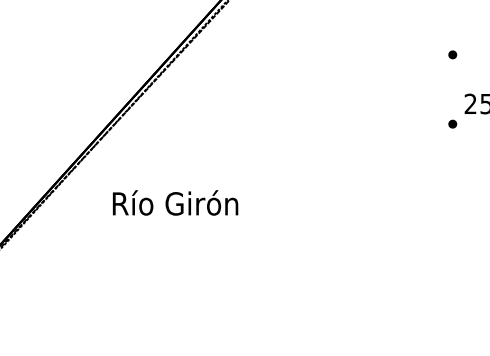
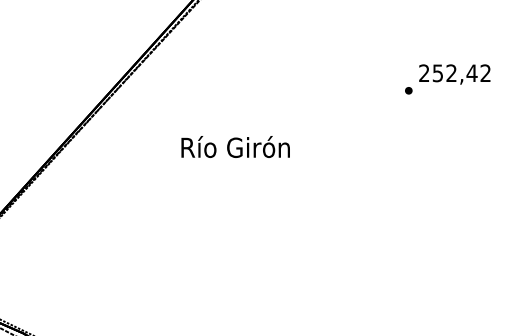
part: (452, 54) -> (408, 30), removed
text: (175, 202) -> (235, 146), moved

